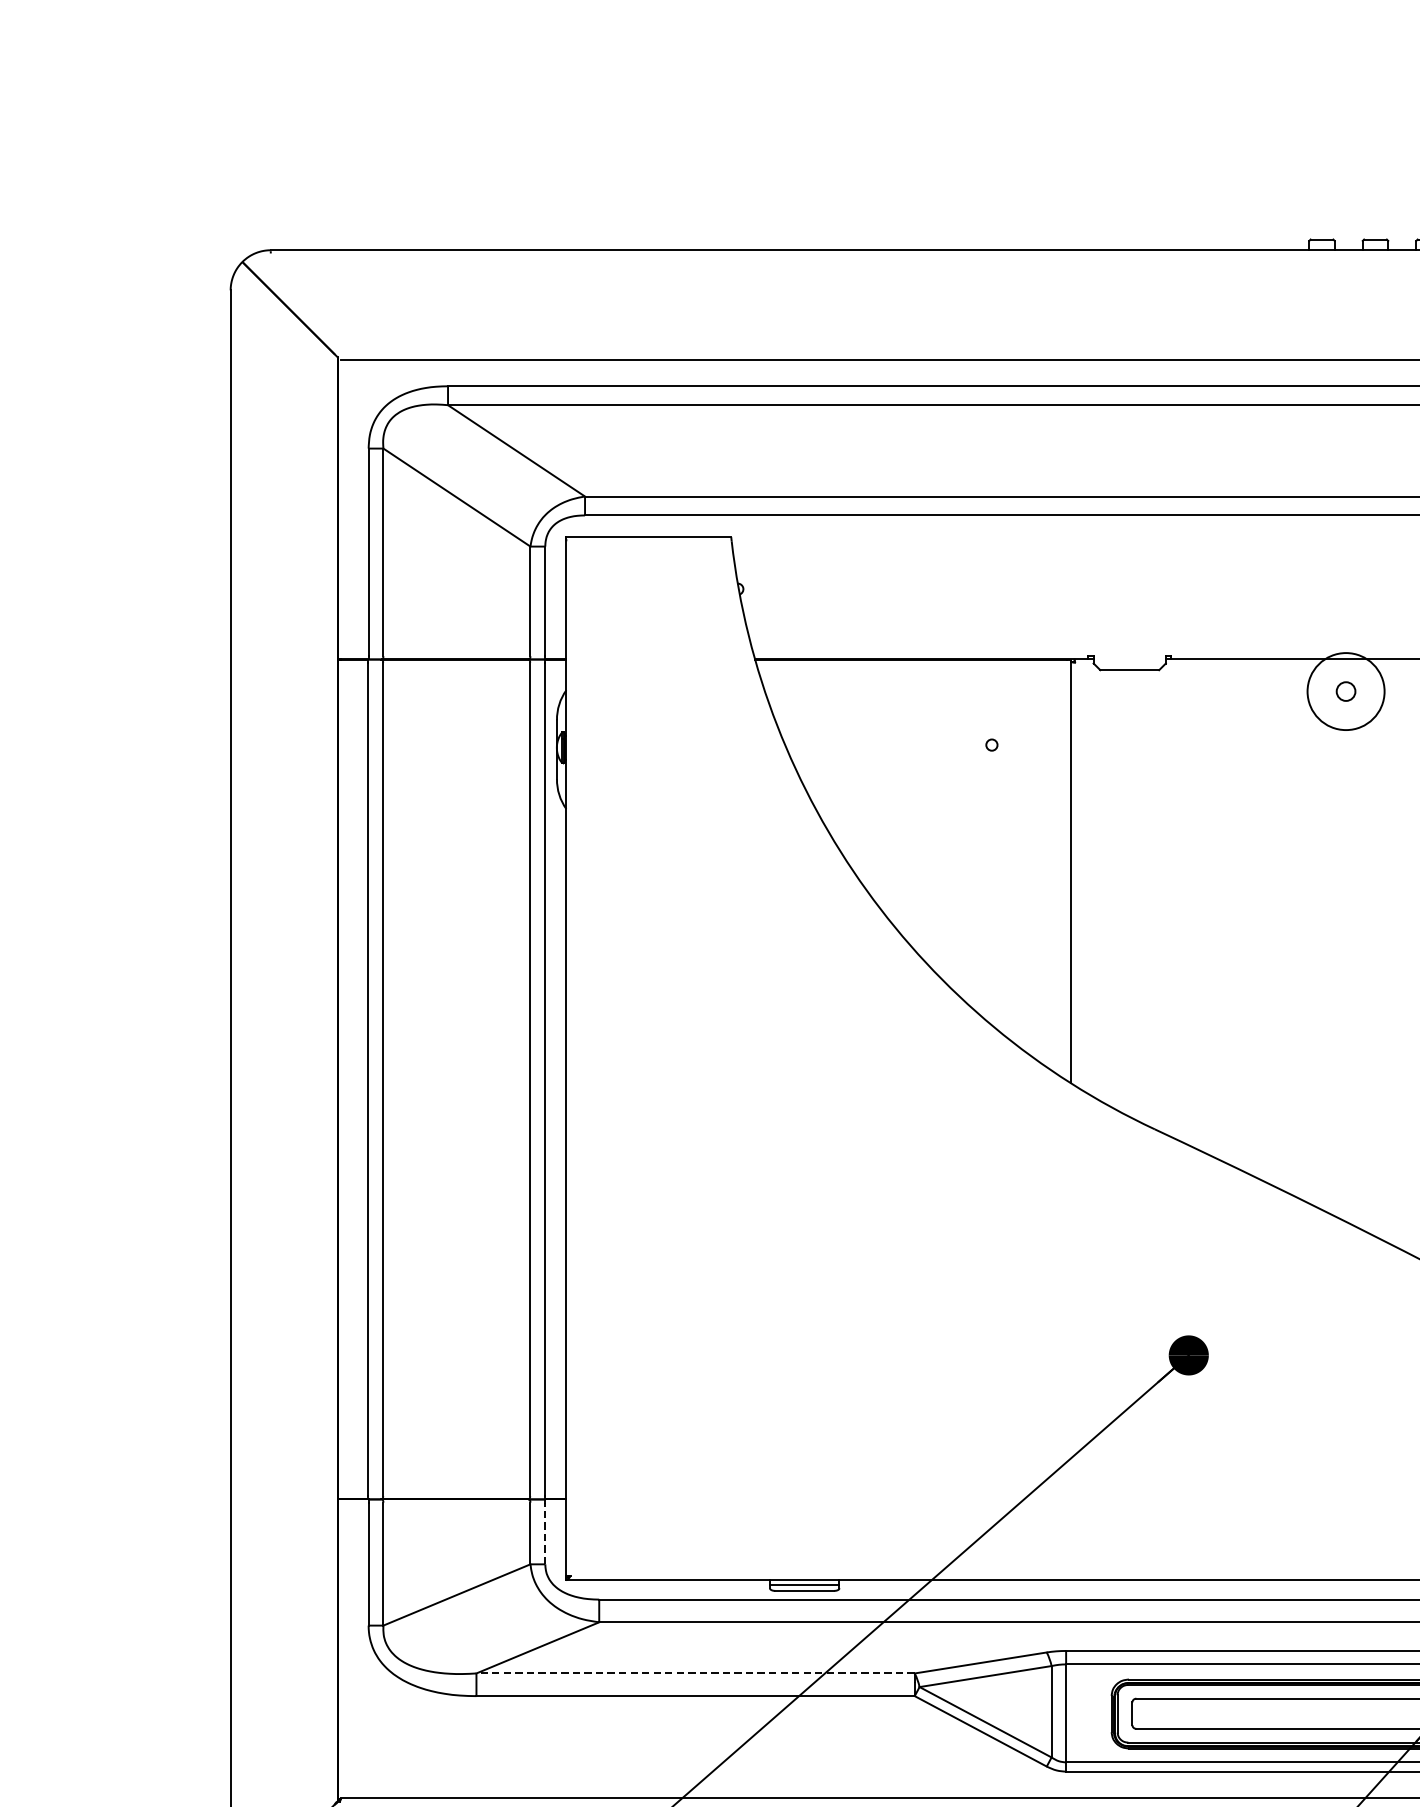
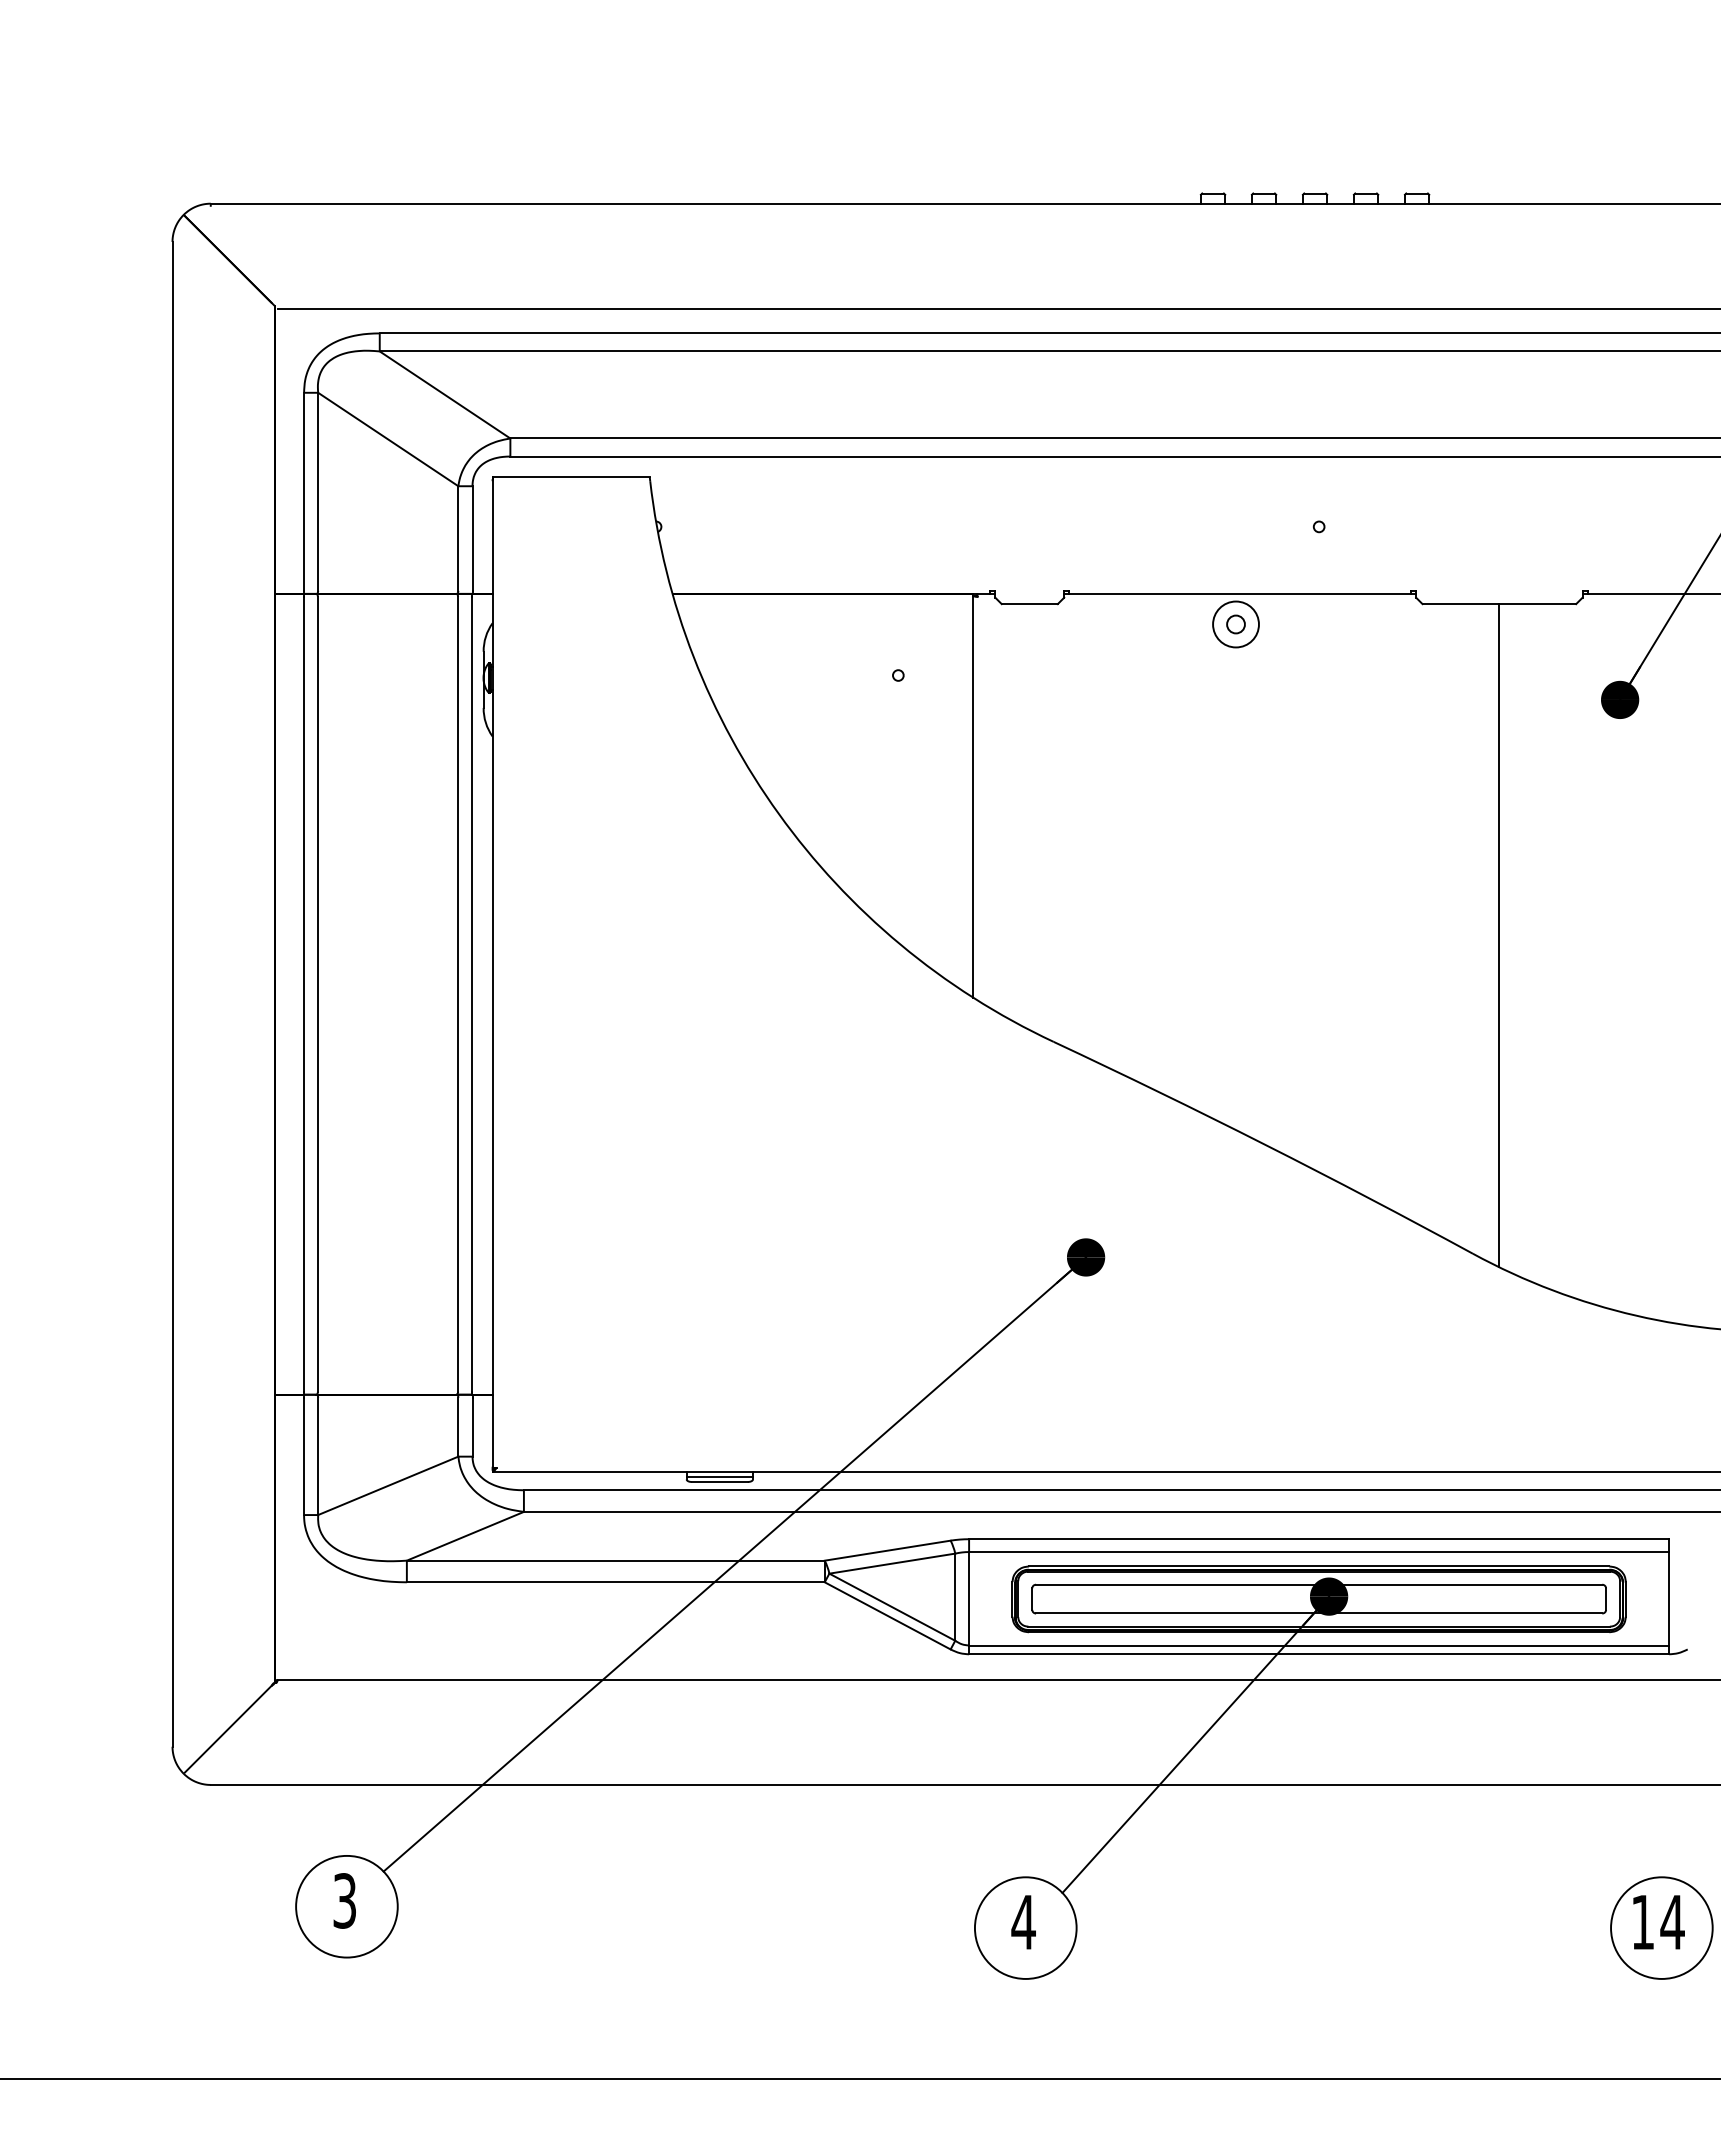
circle: (1345, 691) -> (1235, 624), size x0.62
line: (545, 1532) -> (472, 1426), dashed -> solid
line: (695, 1673) -> (615, 1560), dashed -> solid

